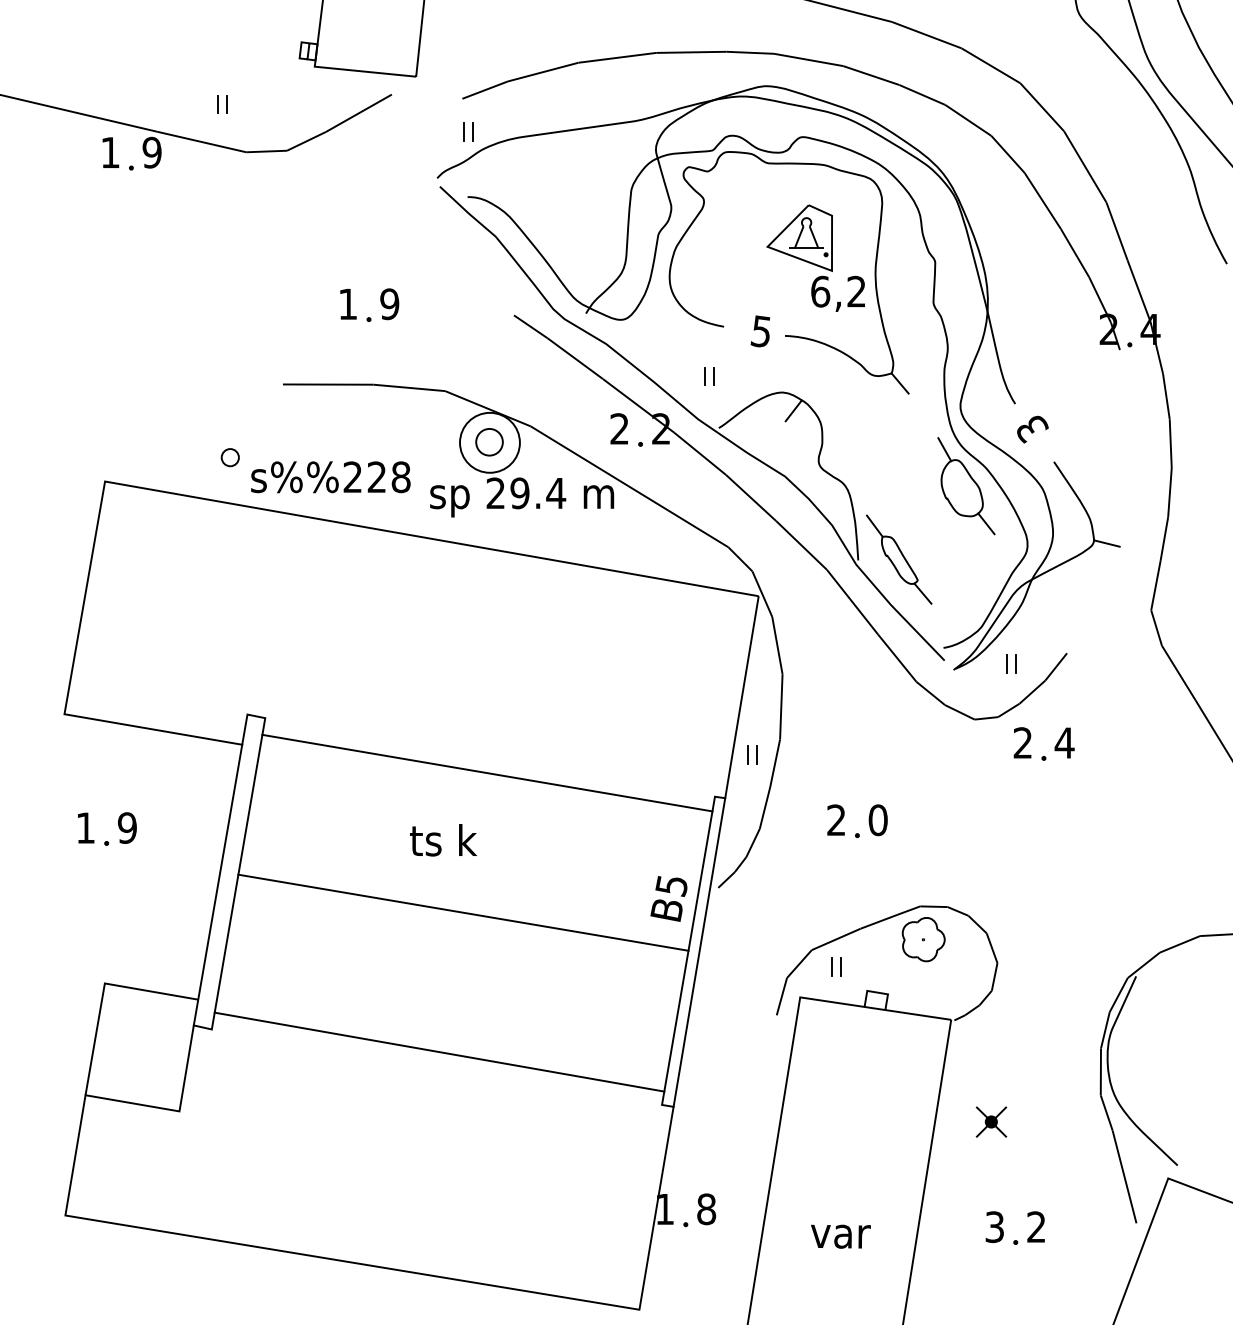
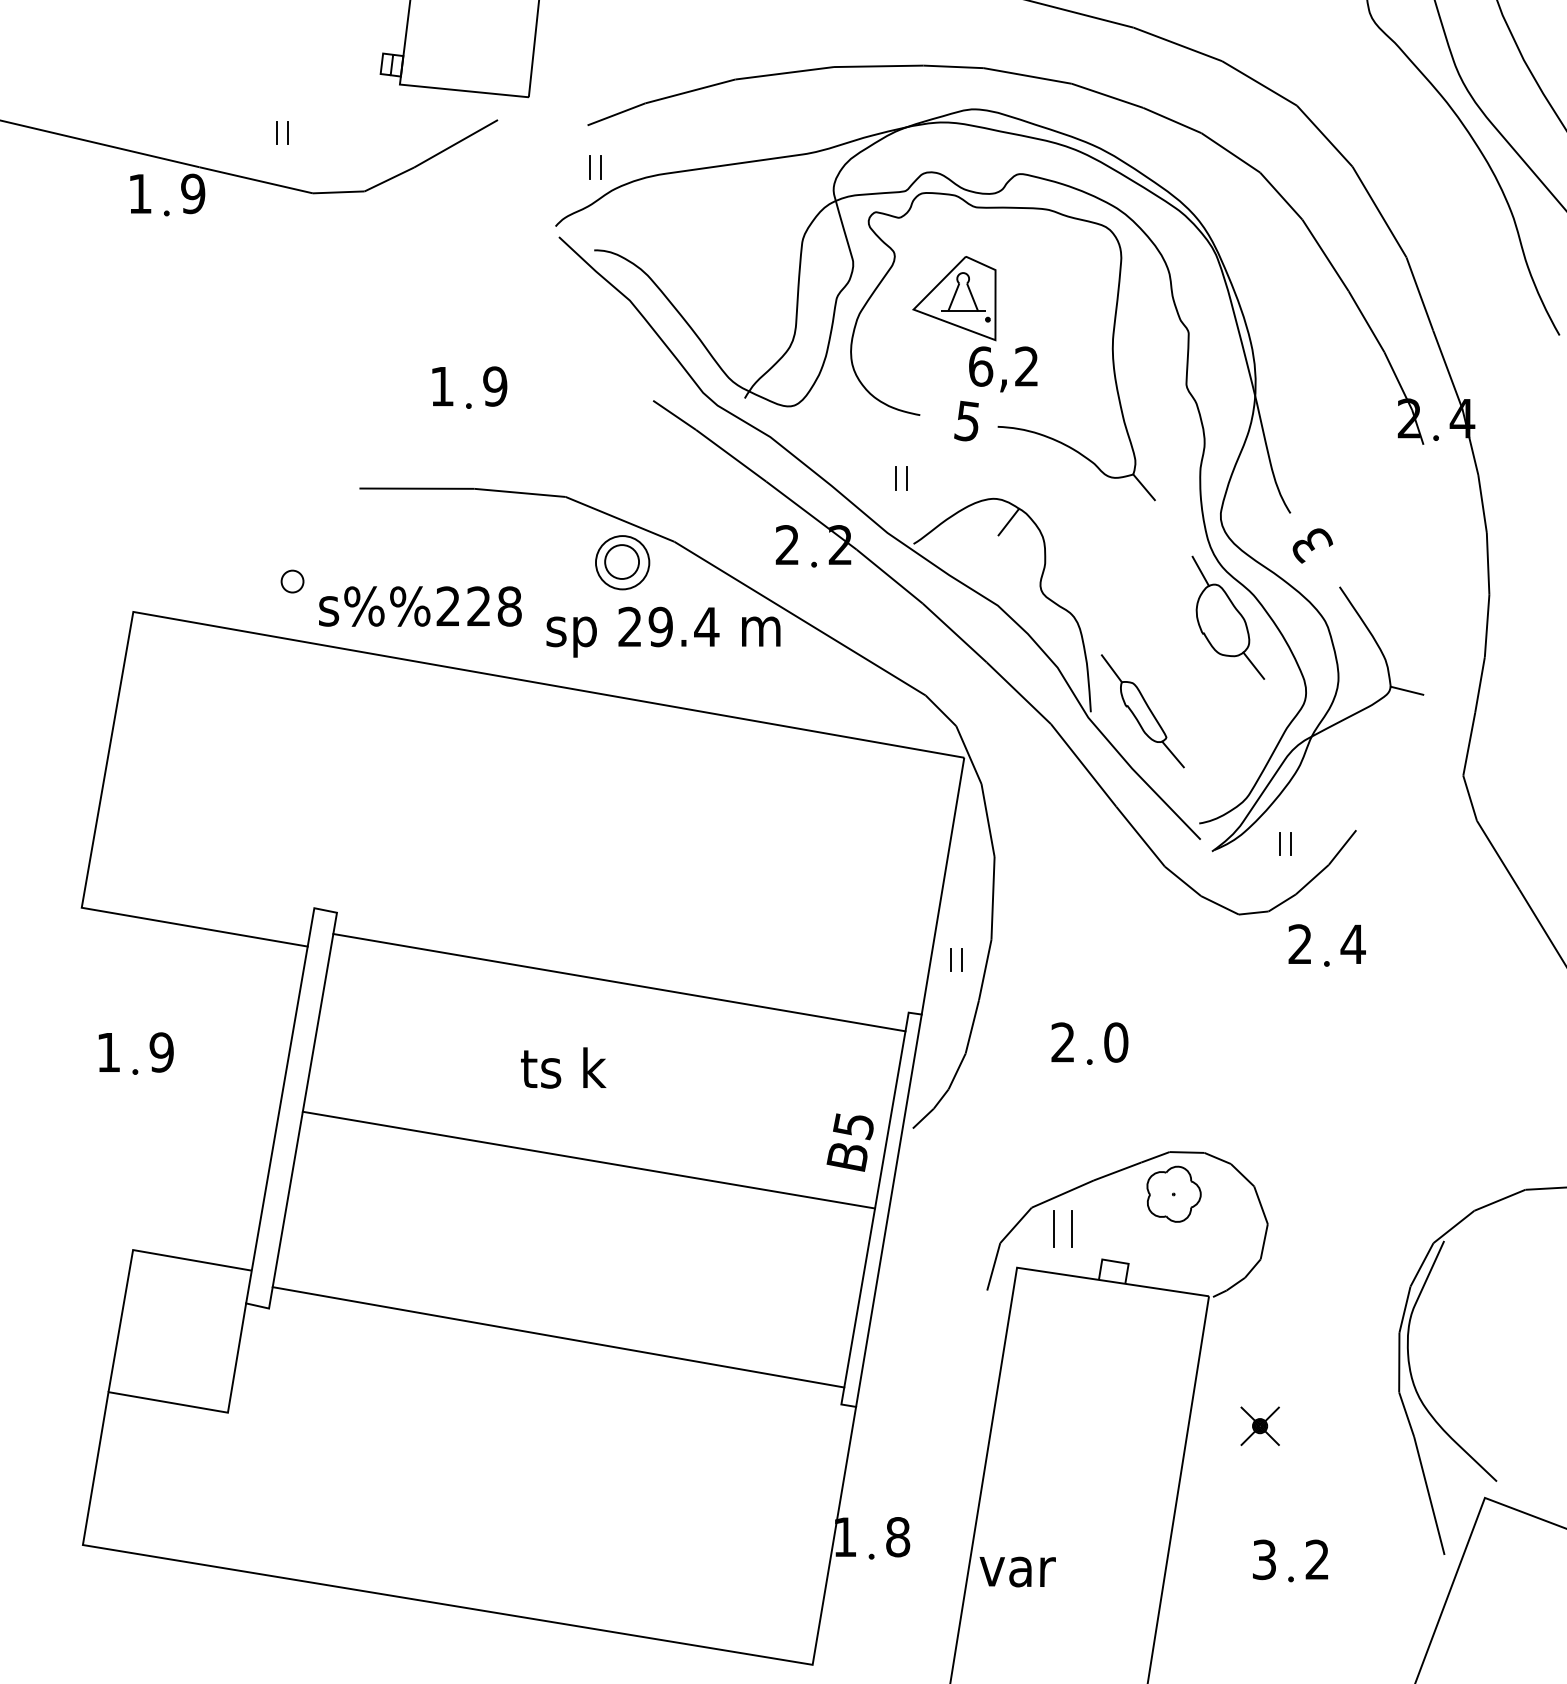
part: (815, 258) -> (974, 324), moved
circle: (489, 442) -> (622, 562), size x0.7
part: (835, 966) -> (1062, 1228), size x1.6
text: (840, 1236) -> (1017, 1571), moved

